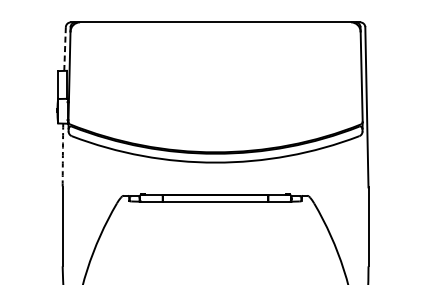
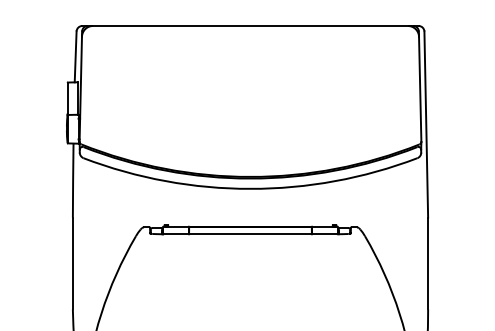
line: (64, 49) -> (75, 57), dashed -> solid
arc: (63, 155) -> (73, 180), dashed -> solid

